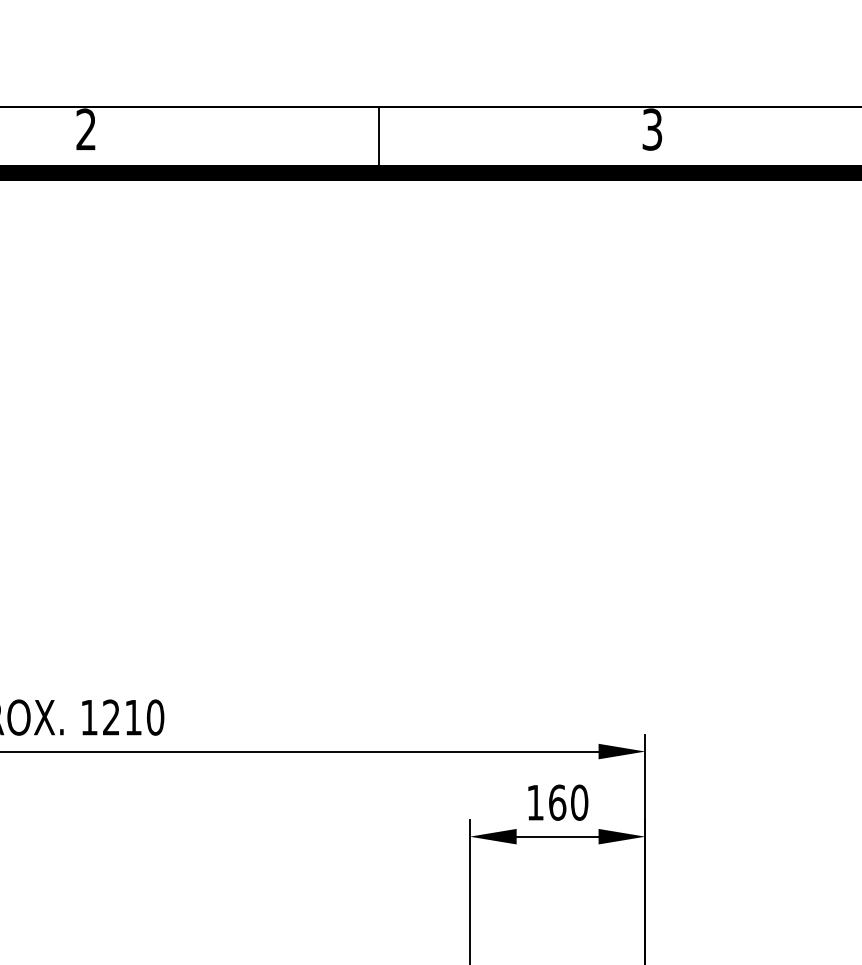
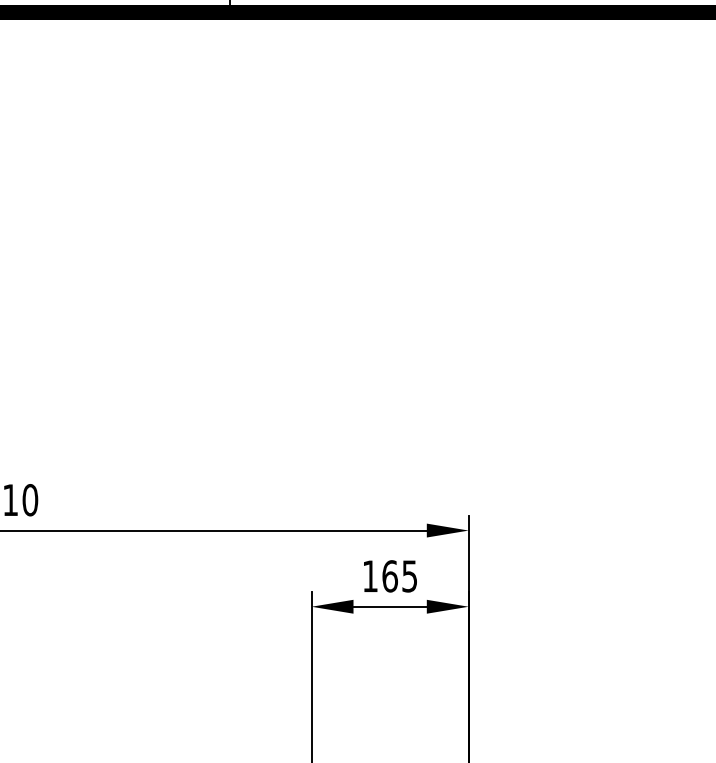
text: (579, 802) -> (409, 576), 160 -> 165

